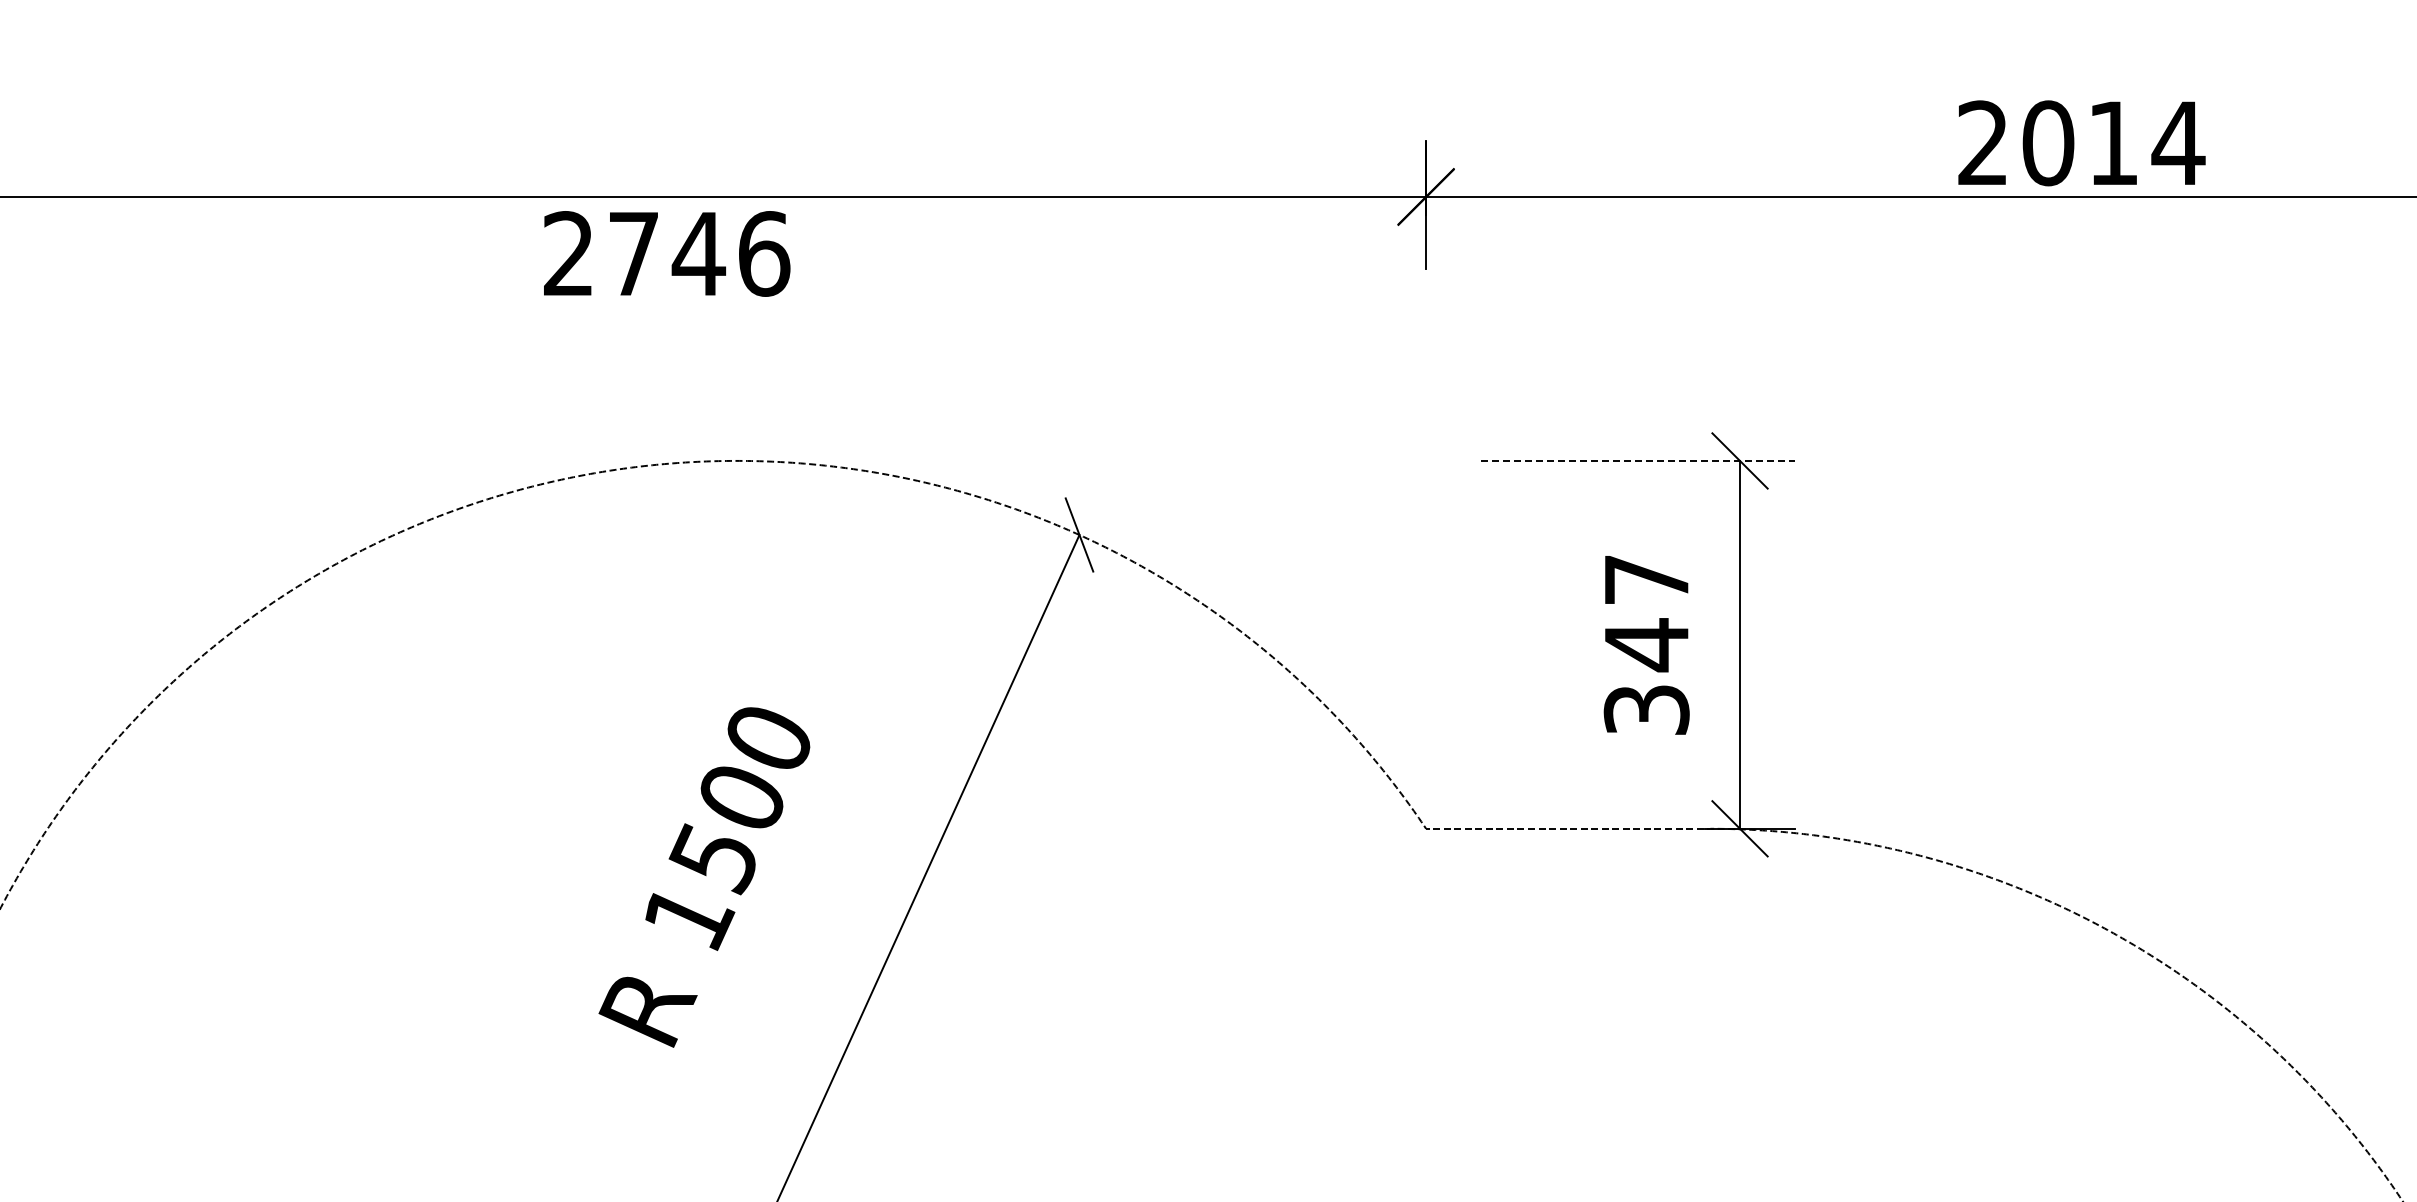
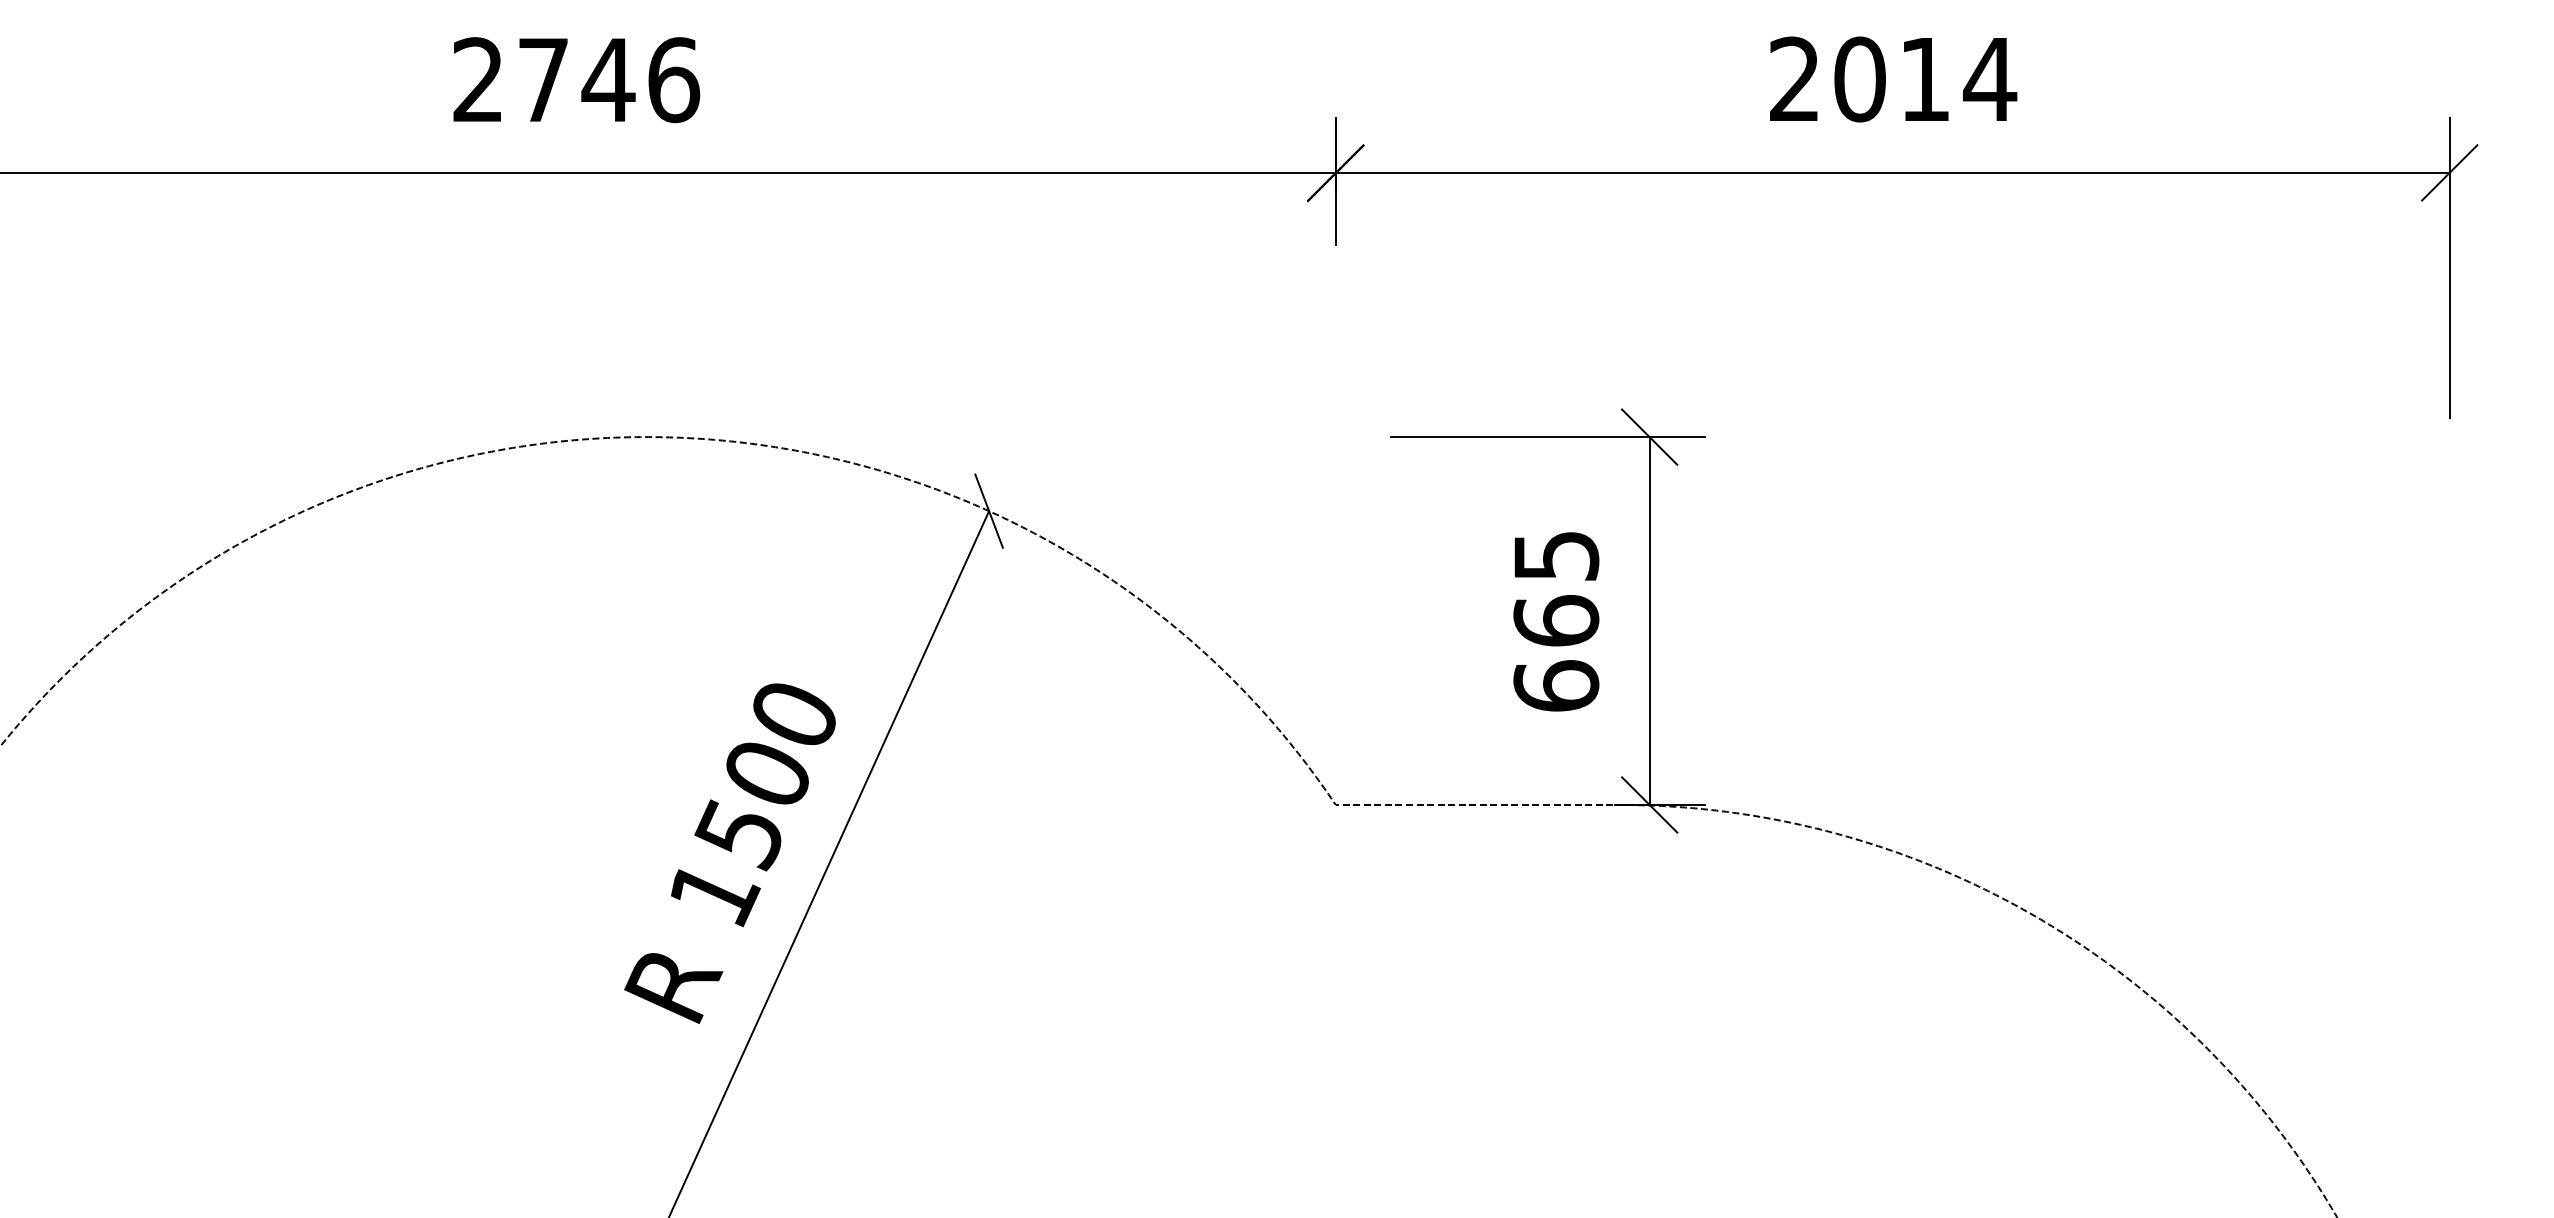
text: (2081, 143) -> (1893, 79), moved
text: (666, 254) -> (576, 80), moved
line: (1638, 461) -> (1548, 437), dashed -> solid
text: (1646, 645) -> (1556, 621), 347 -> 665
text: (703, 877) -> (729, 853), moved

